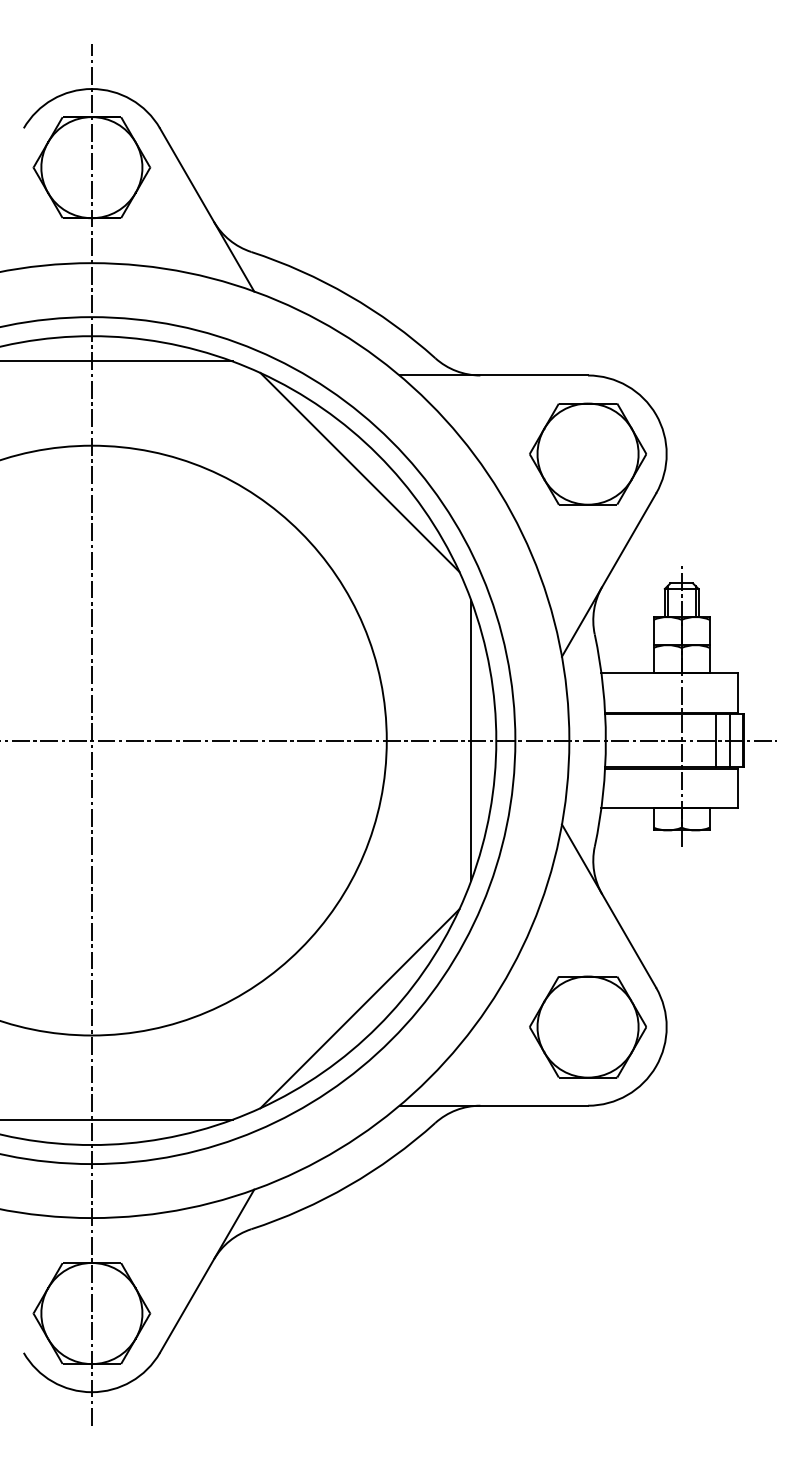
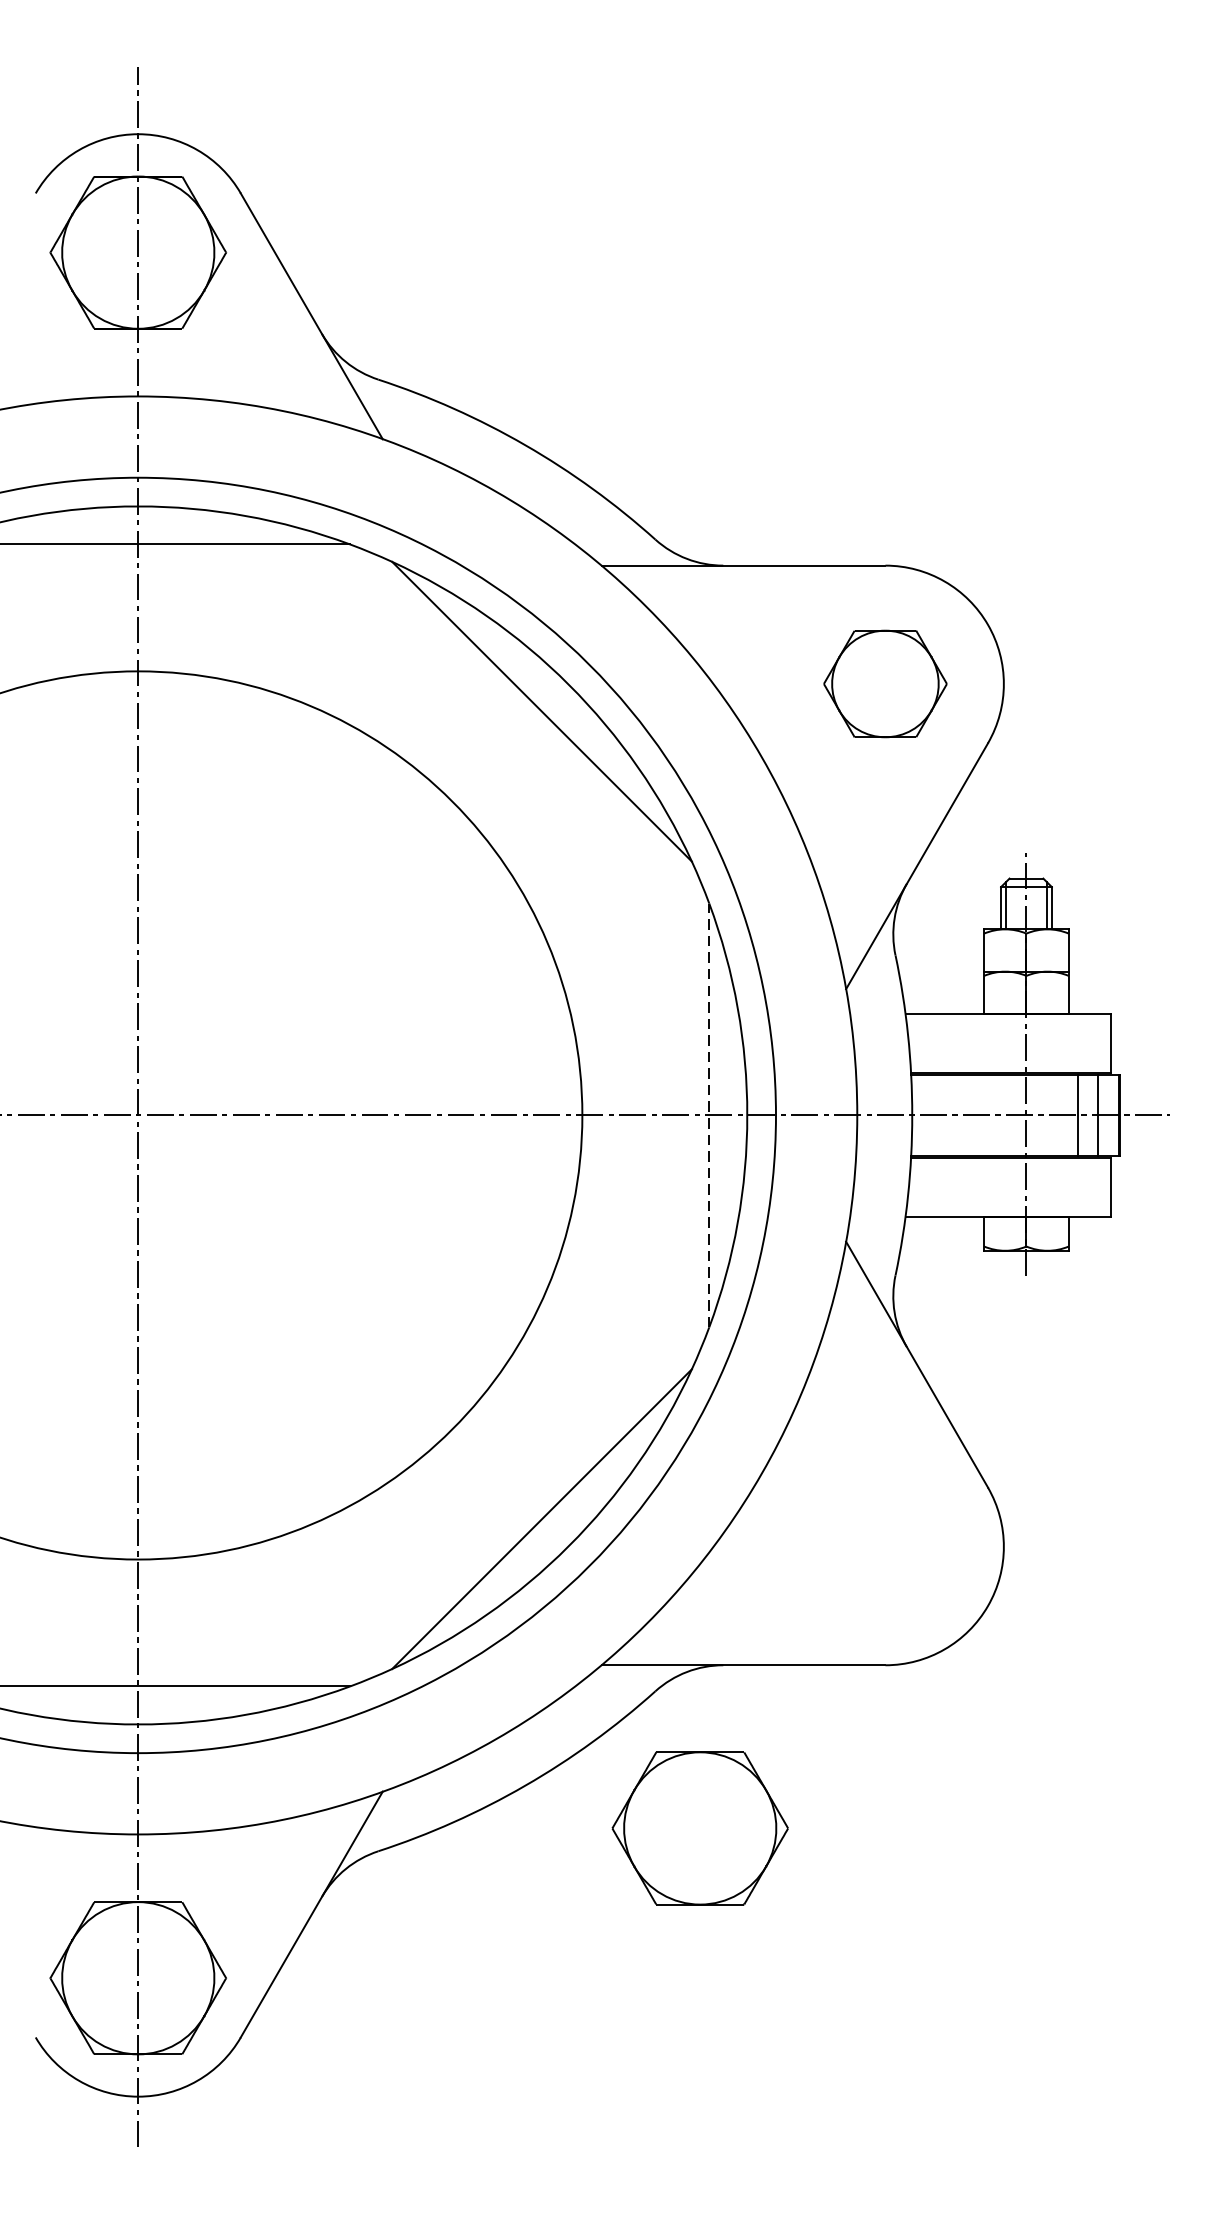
part: (587, 453) -> (884, 683), size x0.7
line: (471, 740) -> (709, 1115), solid -> dashed
part: (587, 1026) -> (699, 1827), moved

